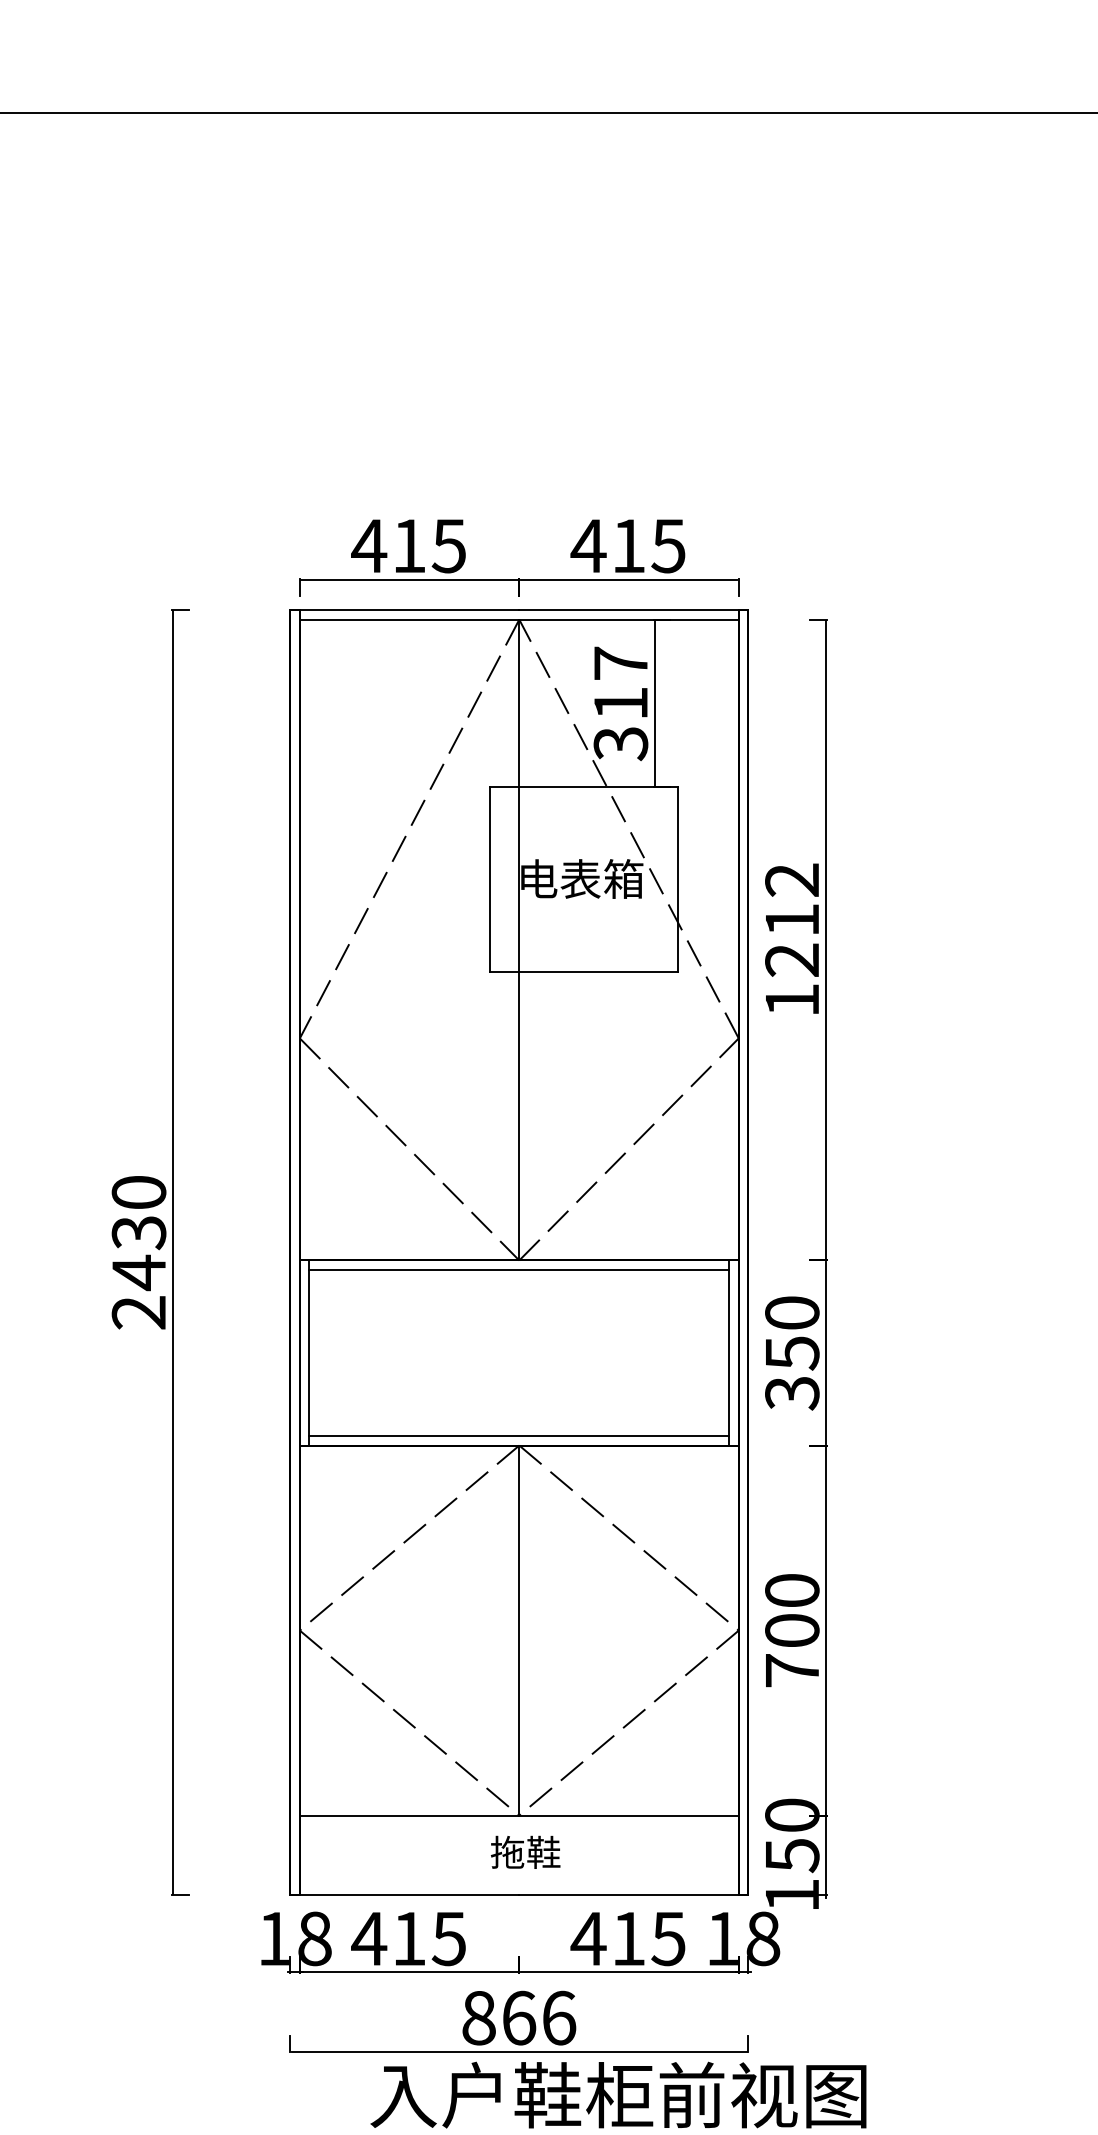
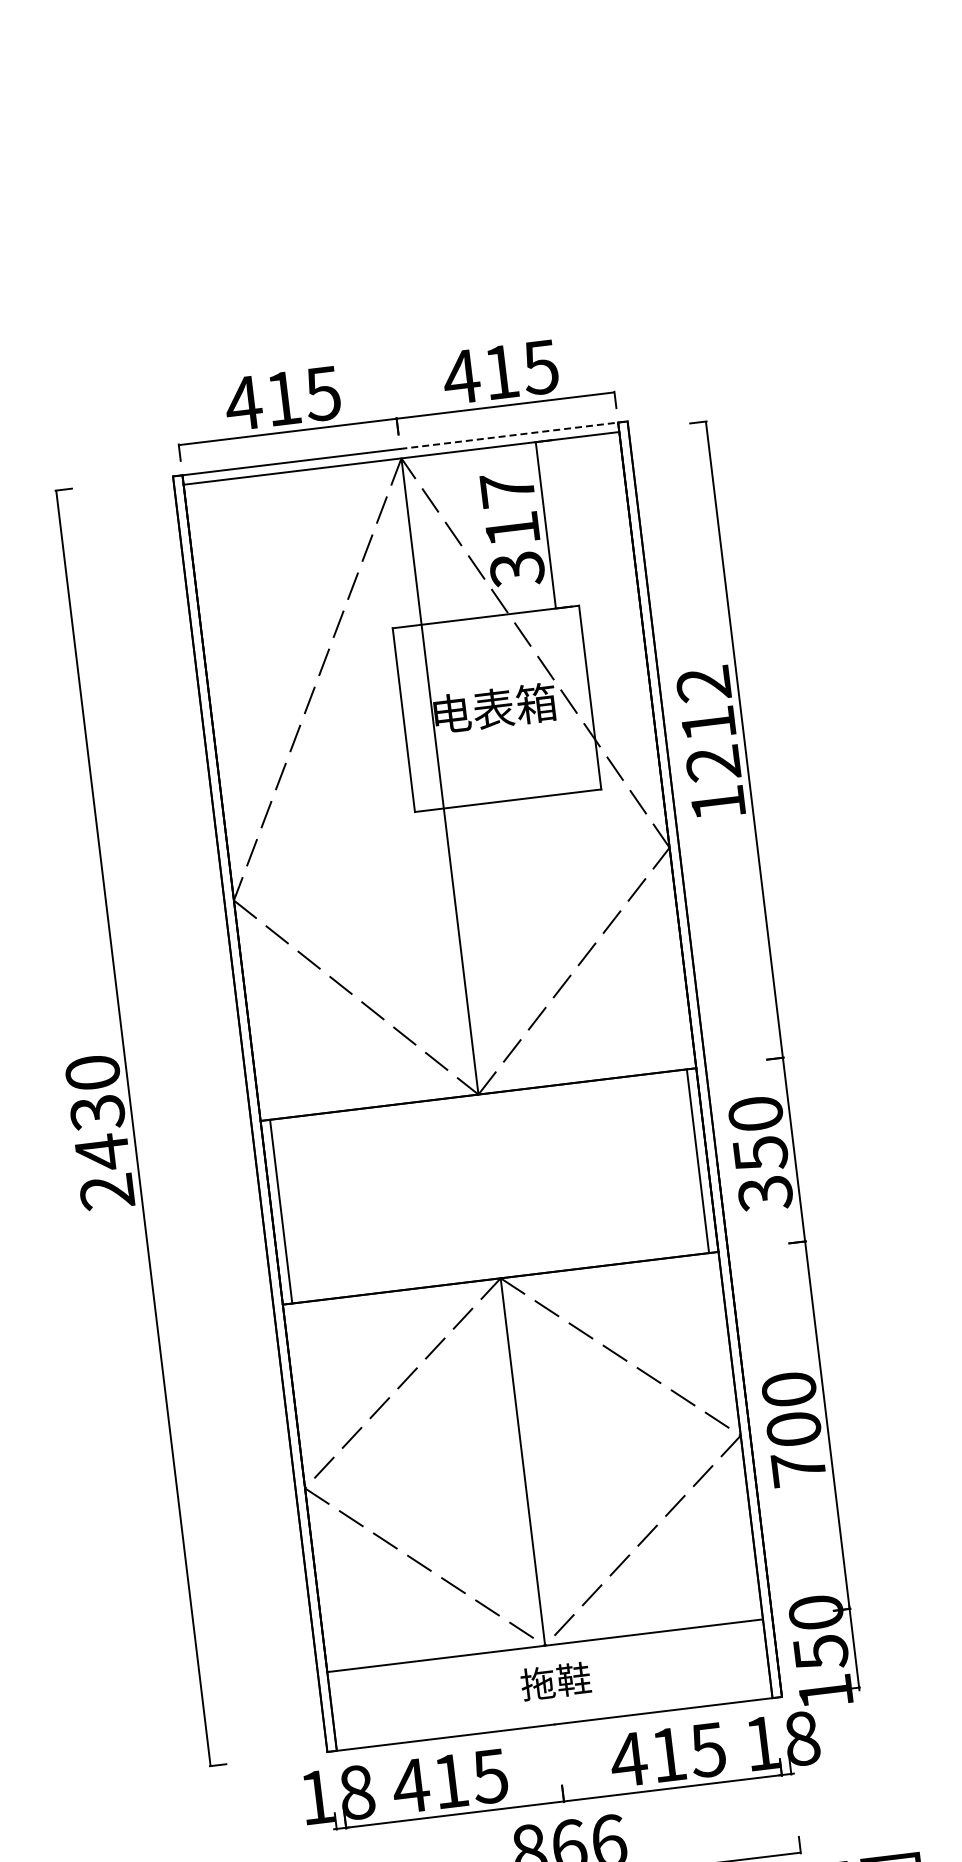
line: (634, 610) -> (514, 435), solid -> dashed
line: (519, 1270) -> (479, 1104), removed
line: (519, 1436) -> (499, 1269), removed

